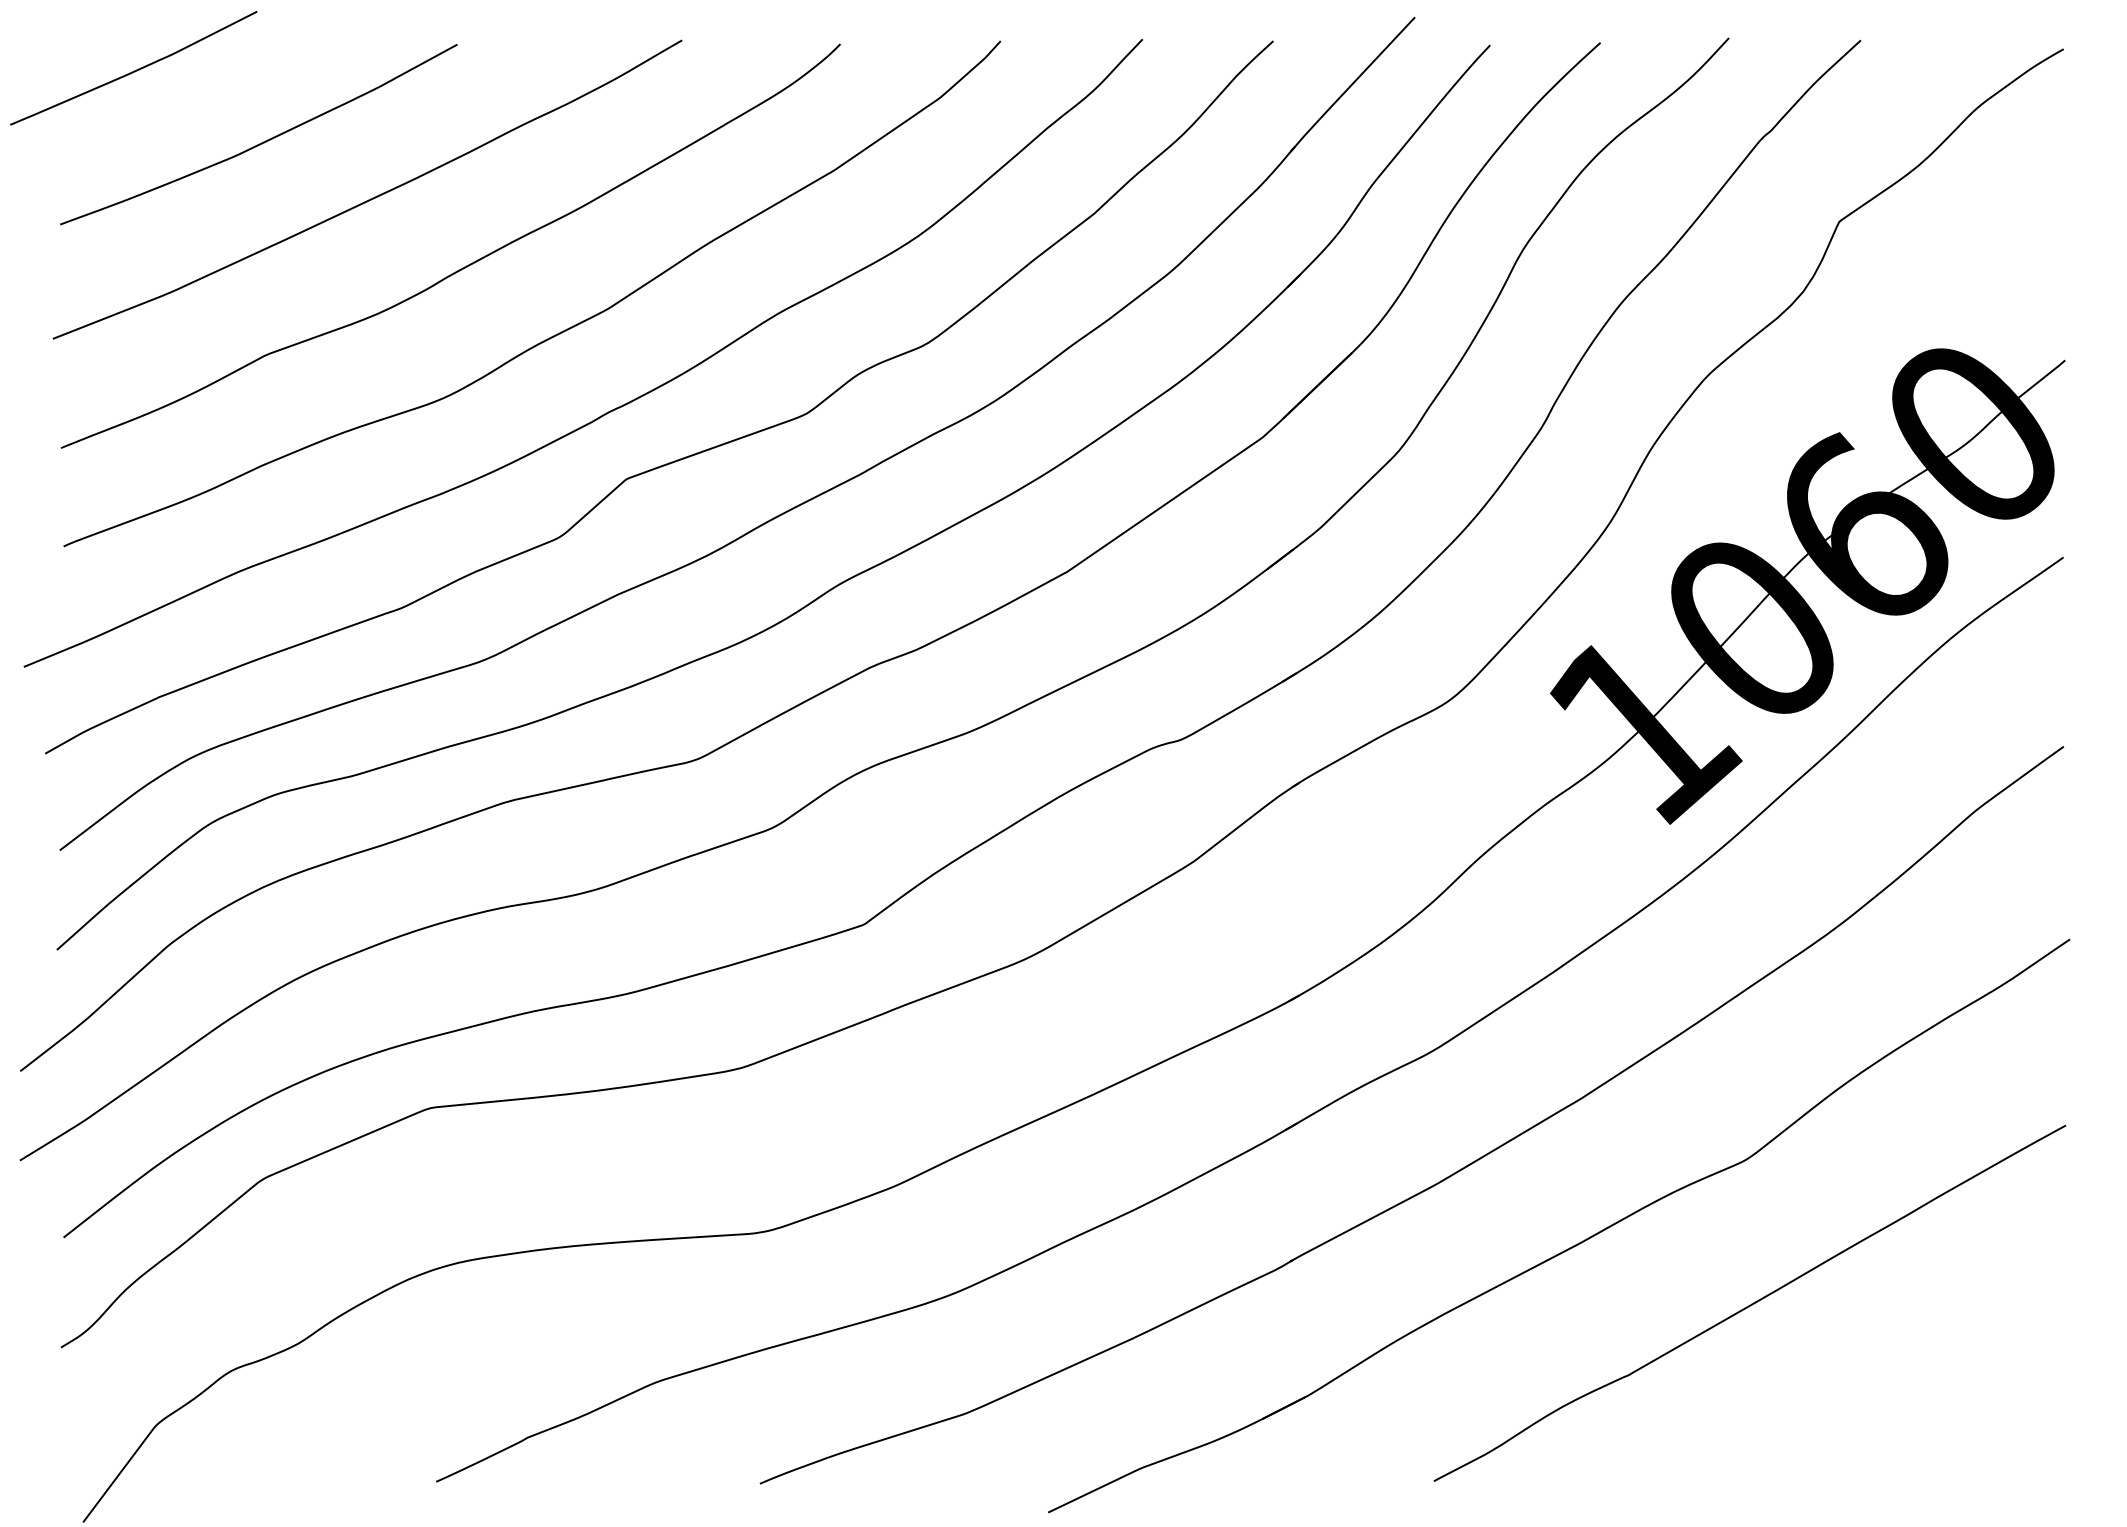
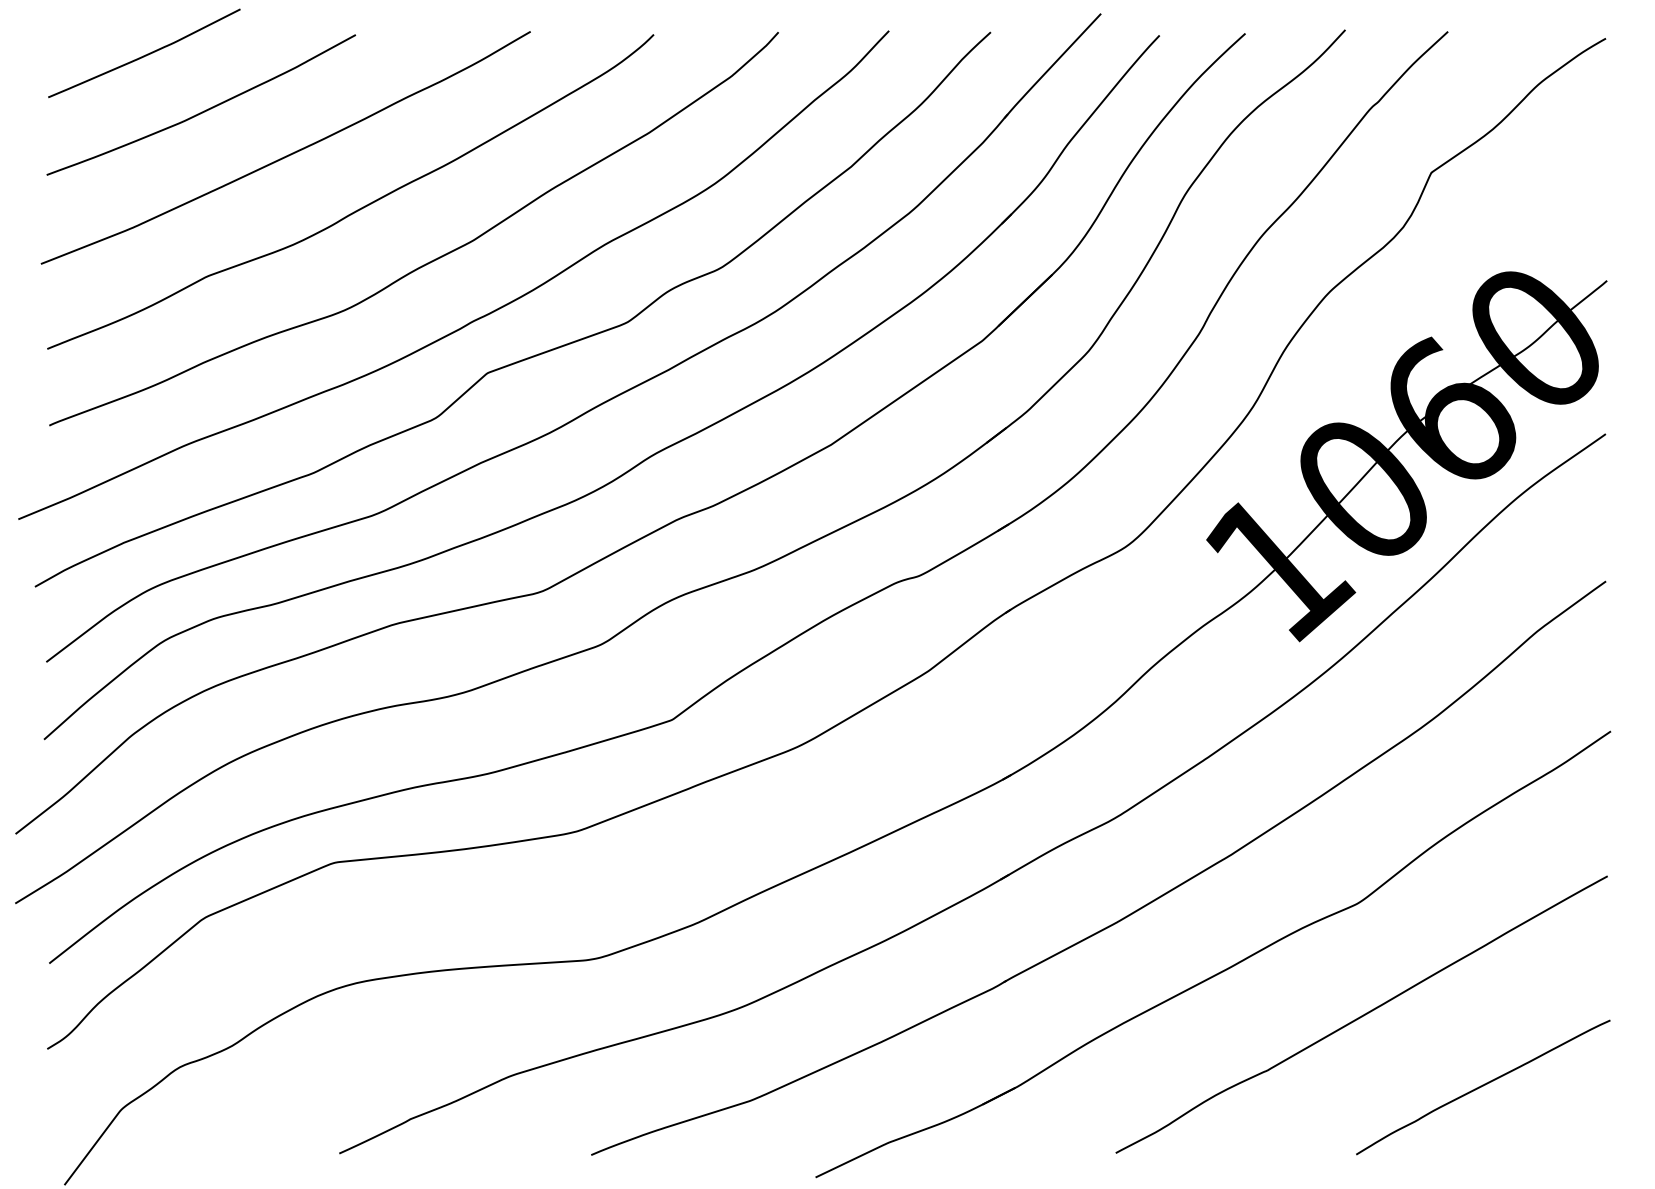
curve: (134, 70) -> (144, 55), moved
curve: (1905, 1395) -> (1482, 1086), added

